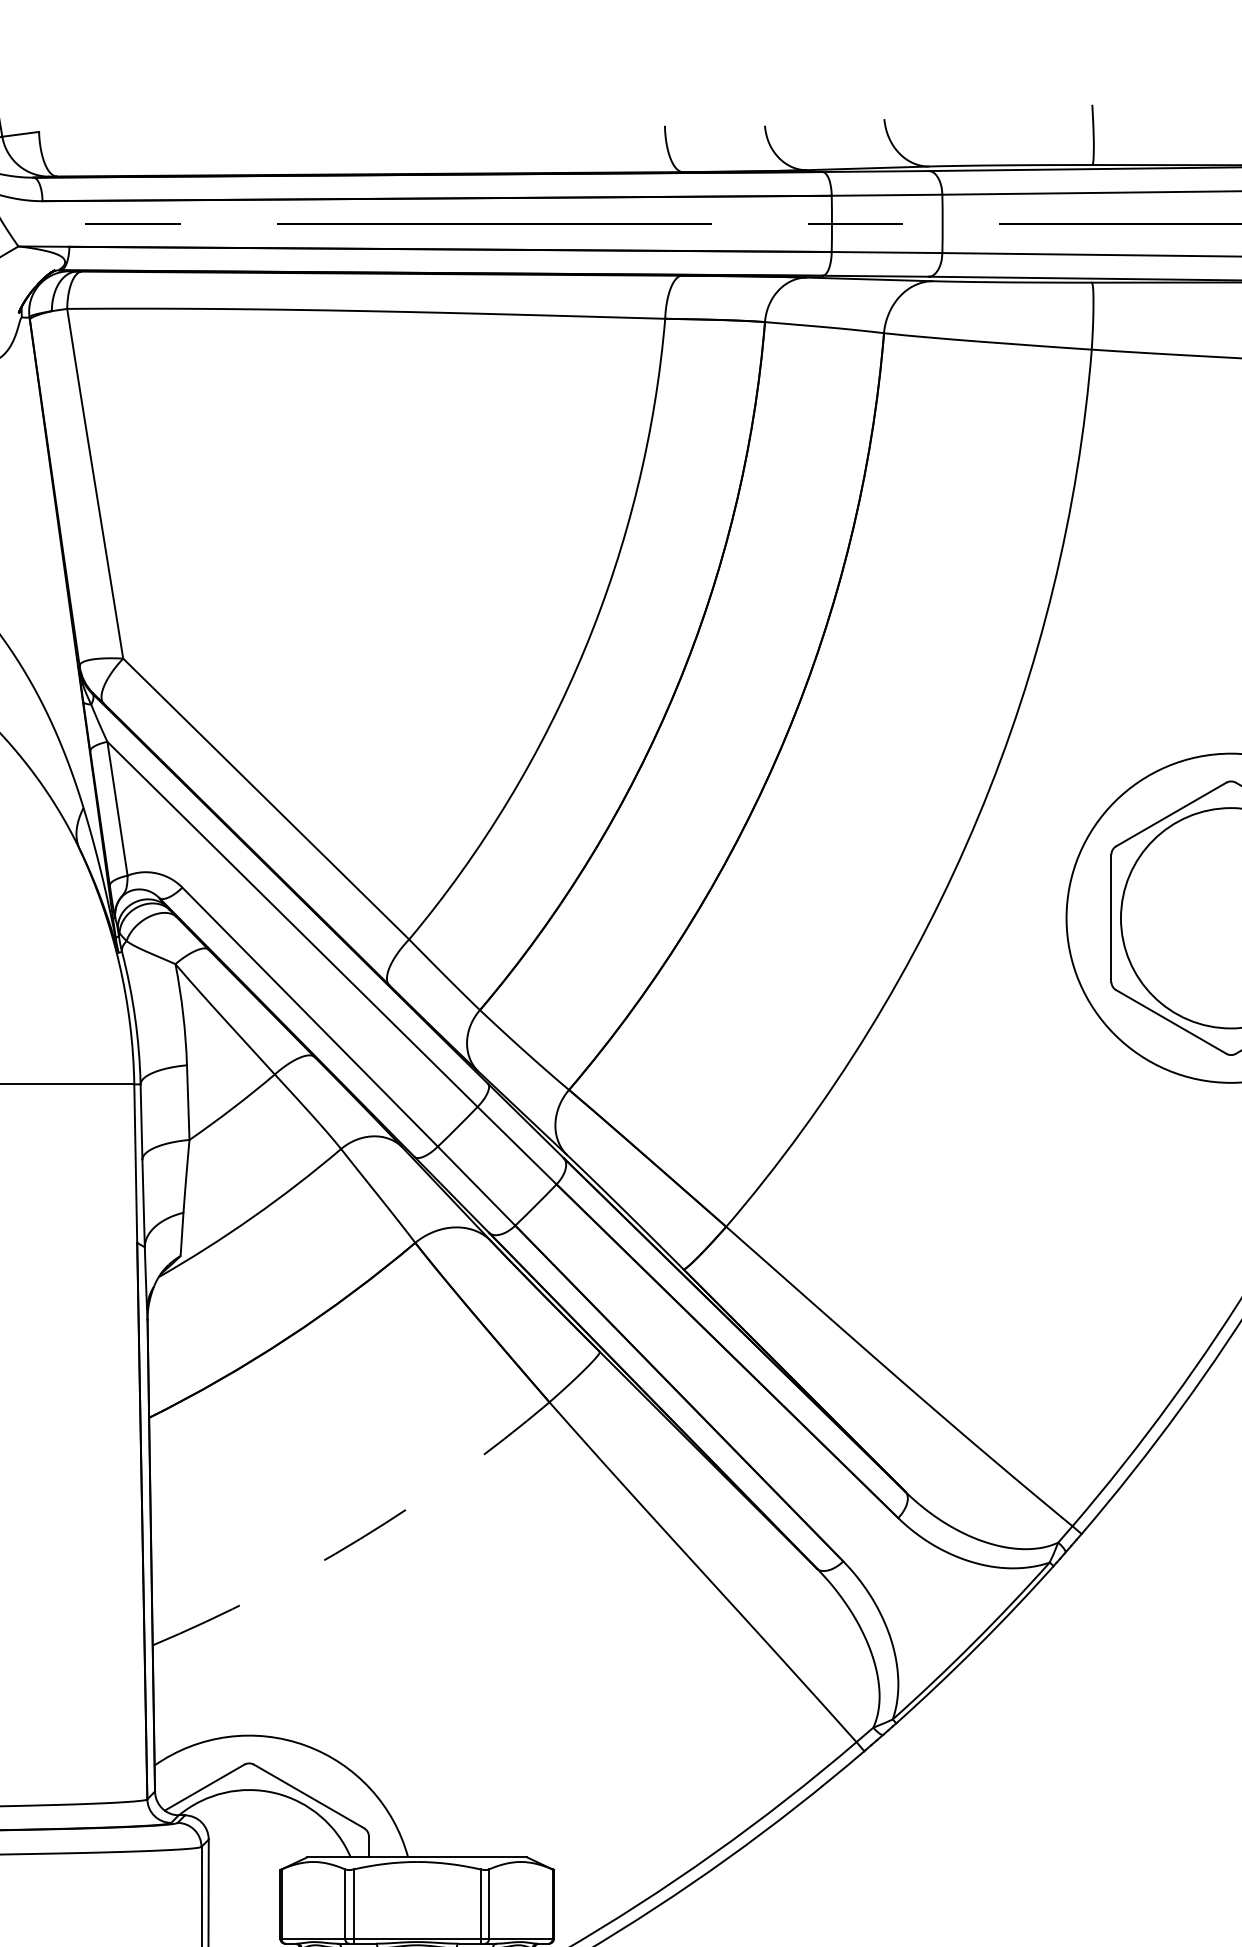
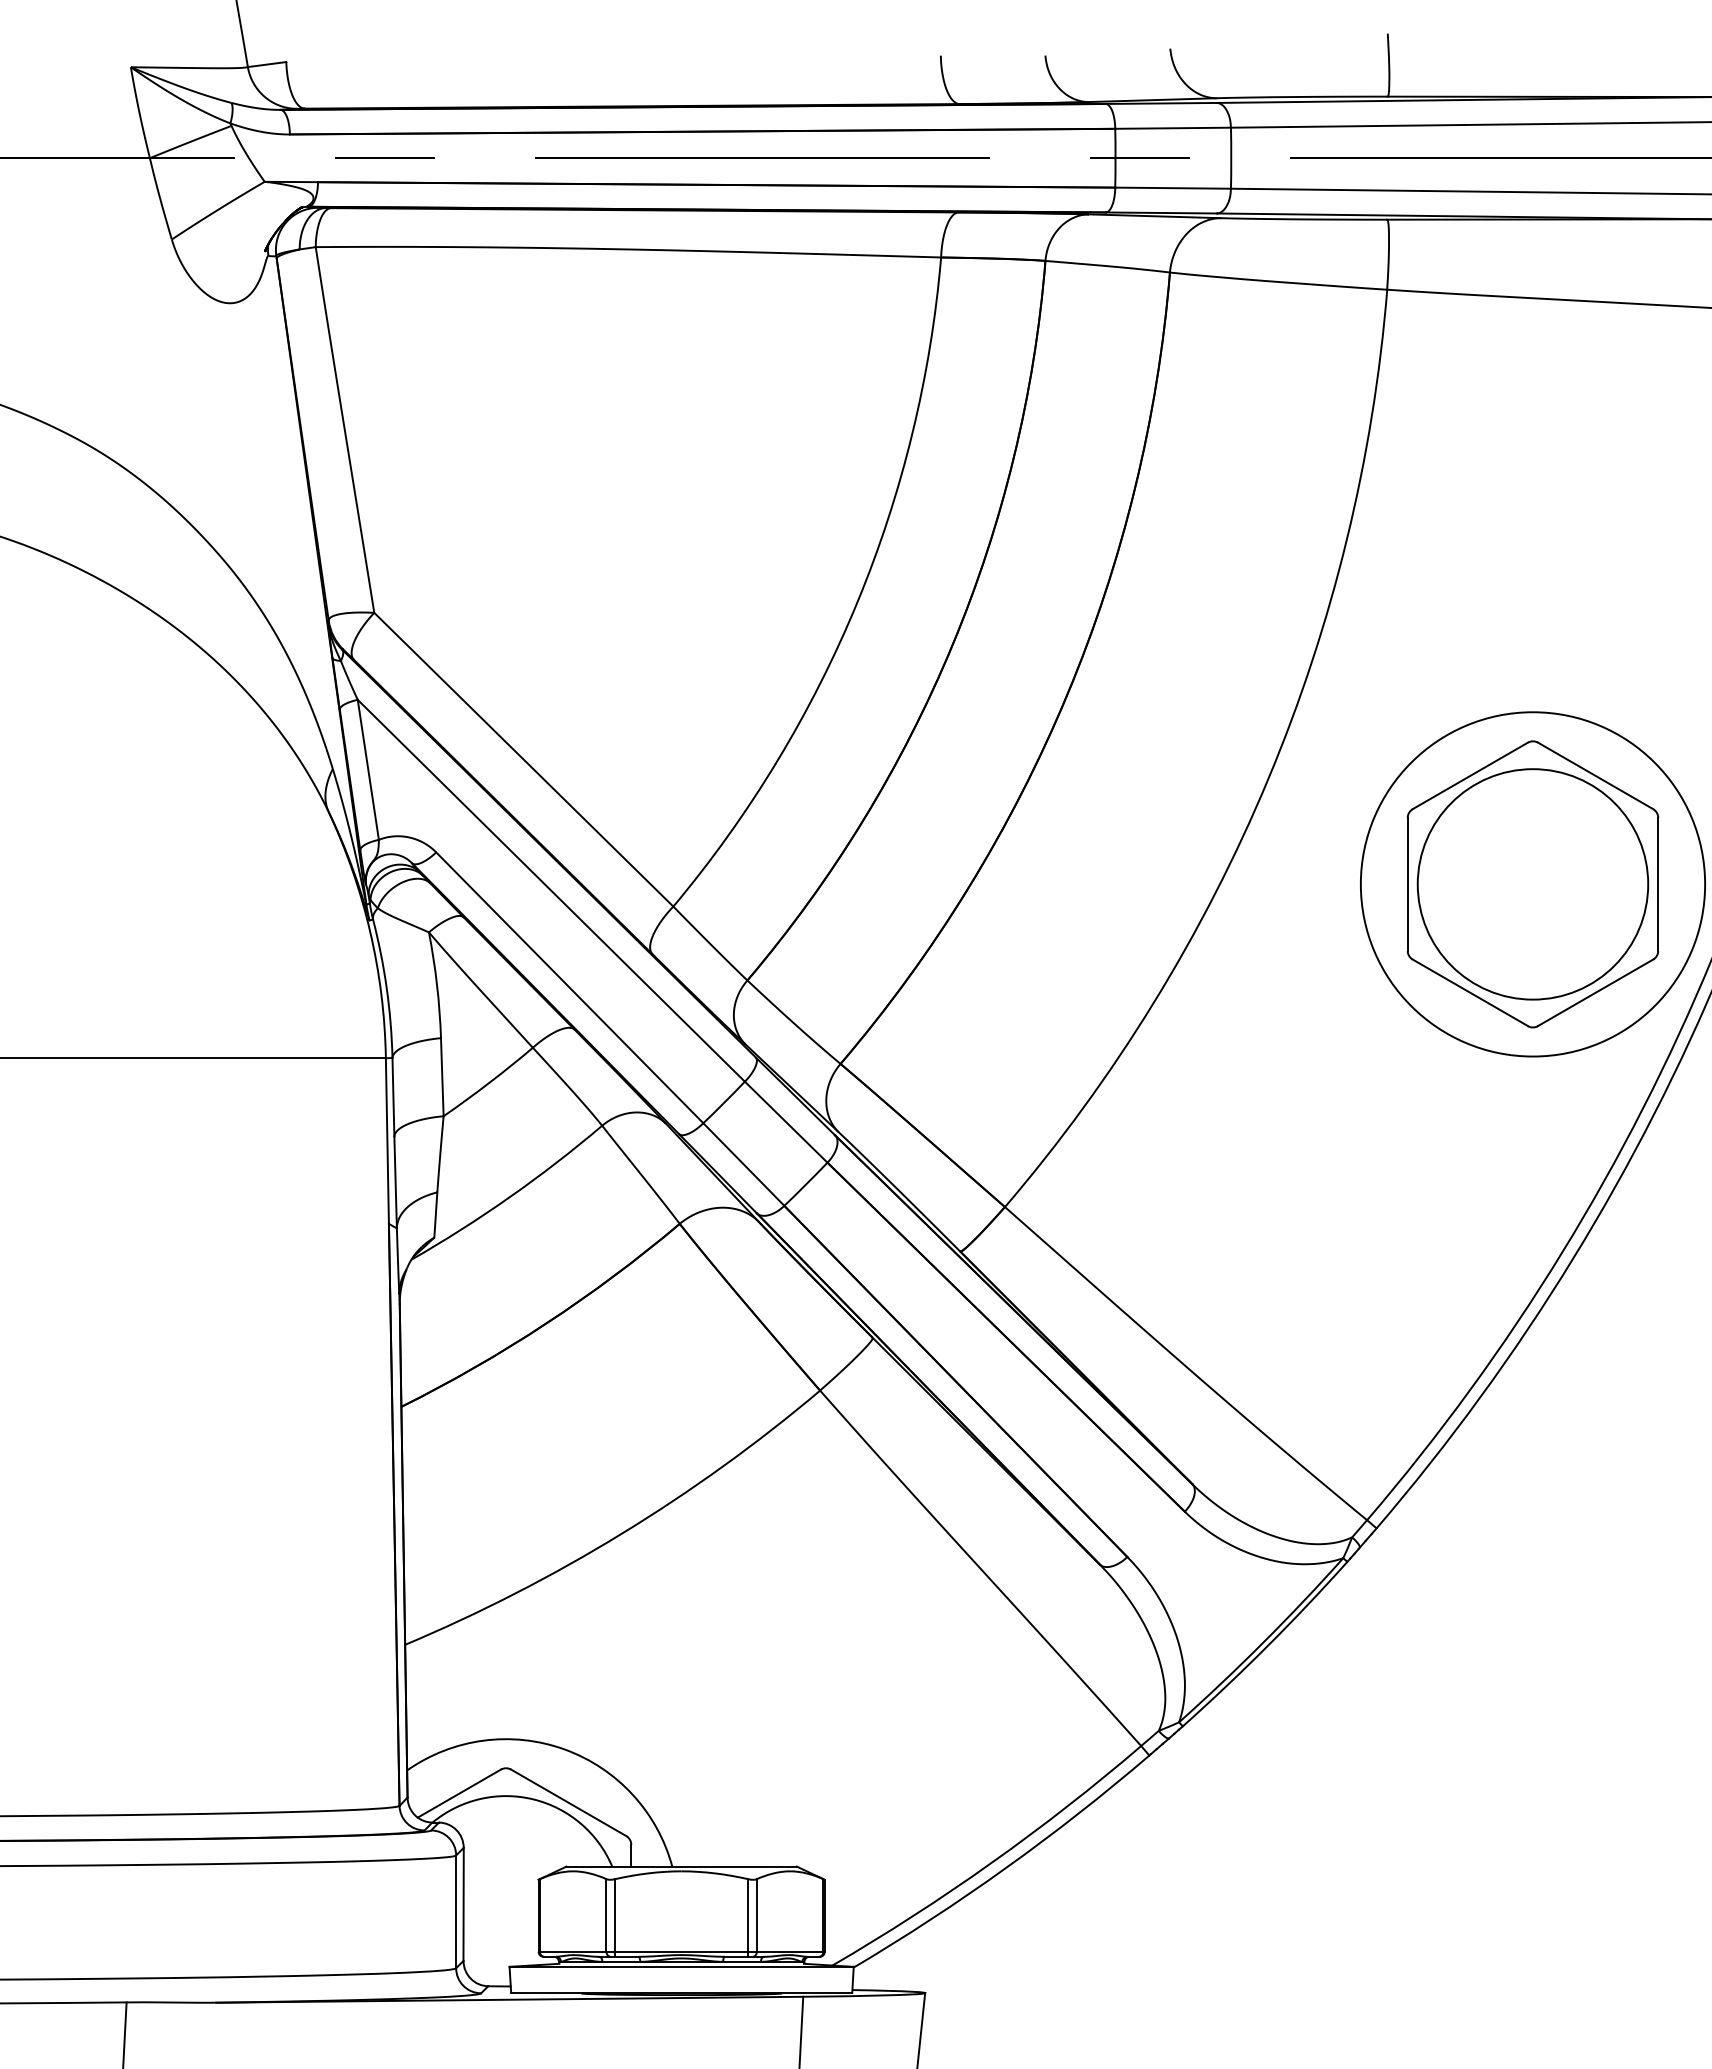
arc: (360, 1538) -> (622, 1533), dashed -> solid

